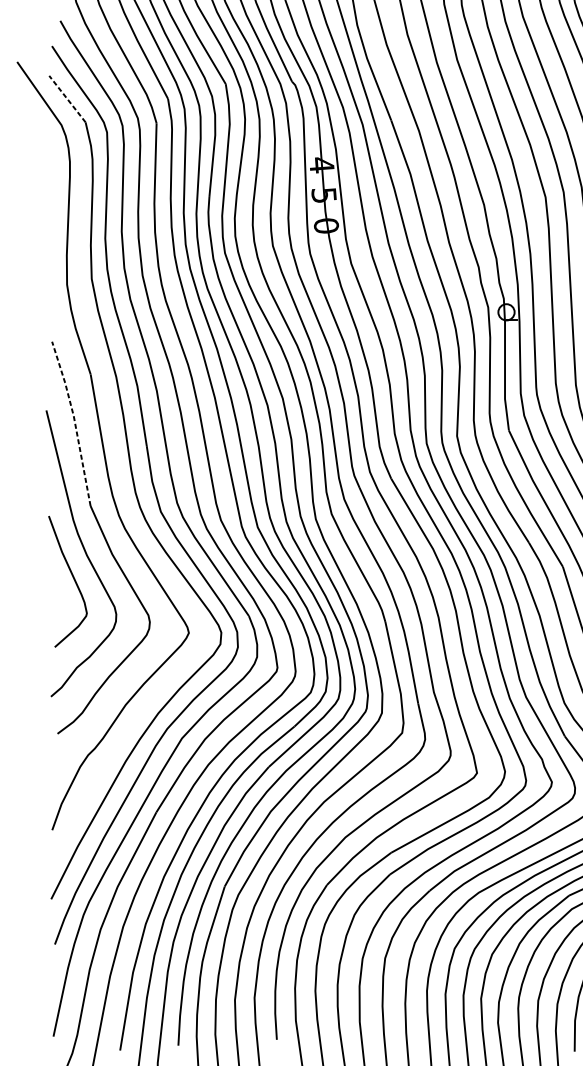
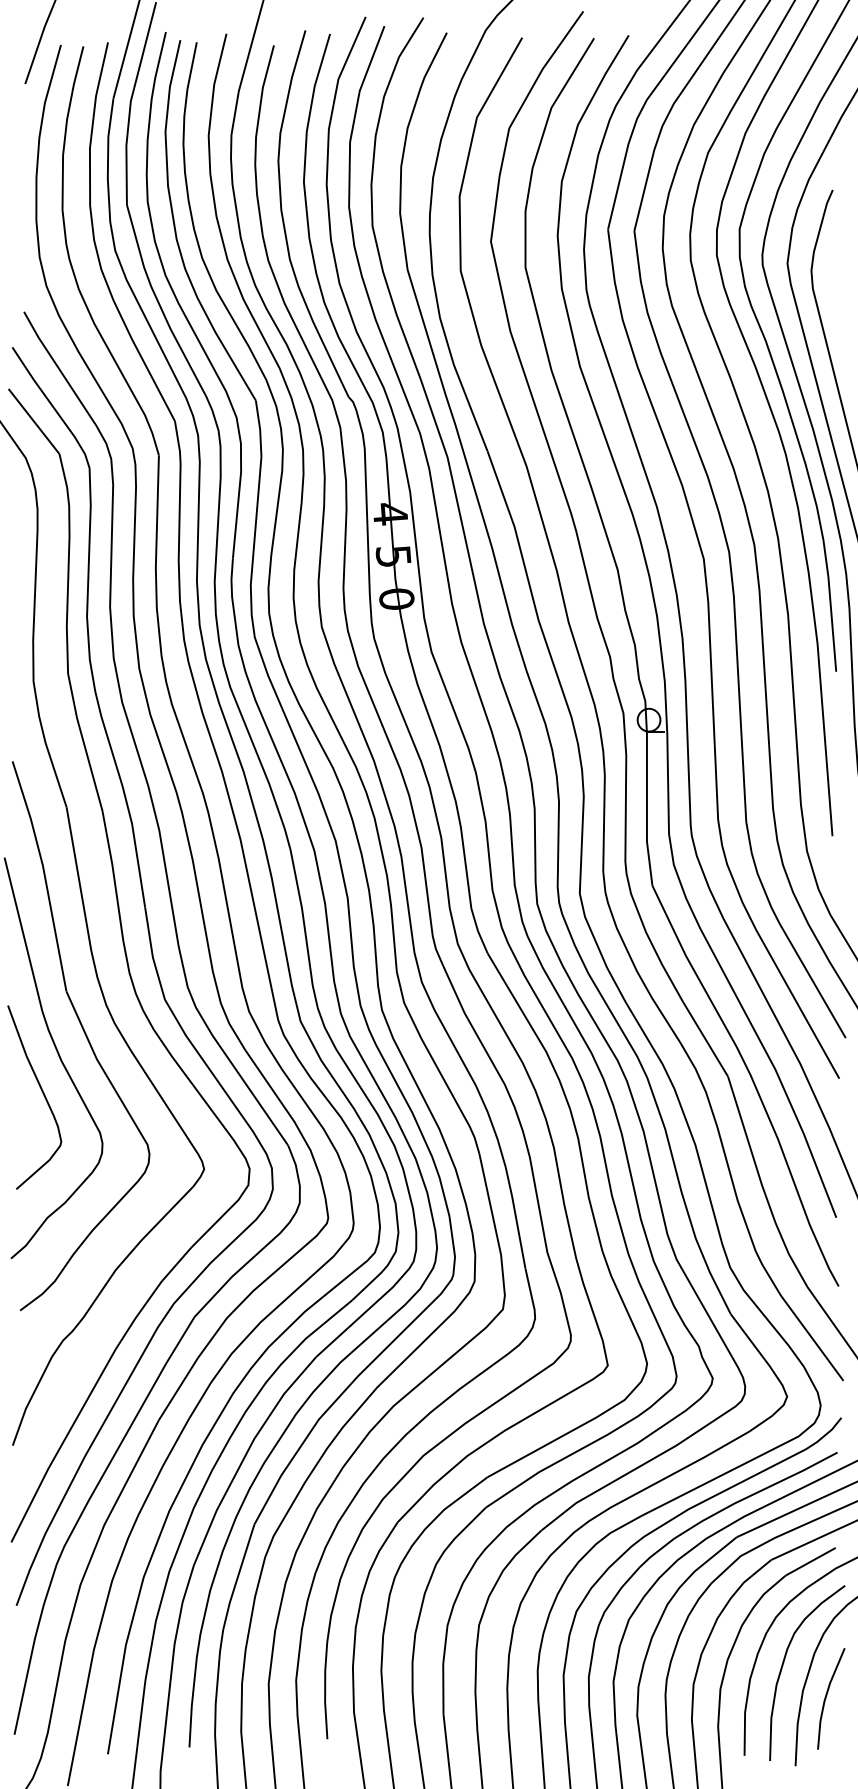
line: (67, 99) -> (33, 421), dashed -> solid
line: (74, 421) -> (44, 873), dashed -> solid

